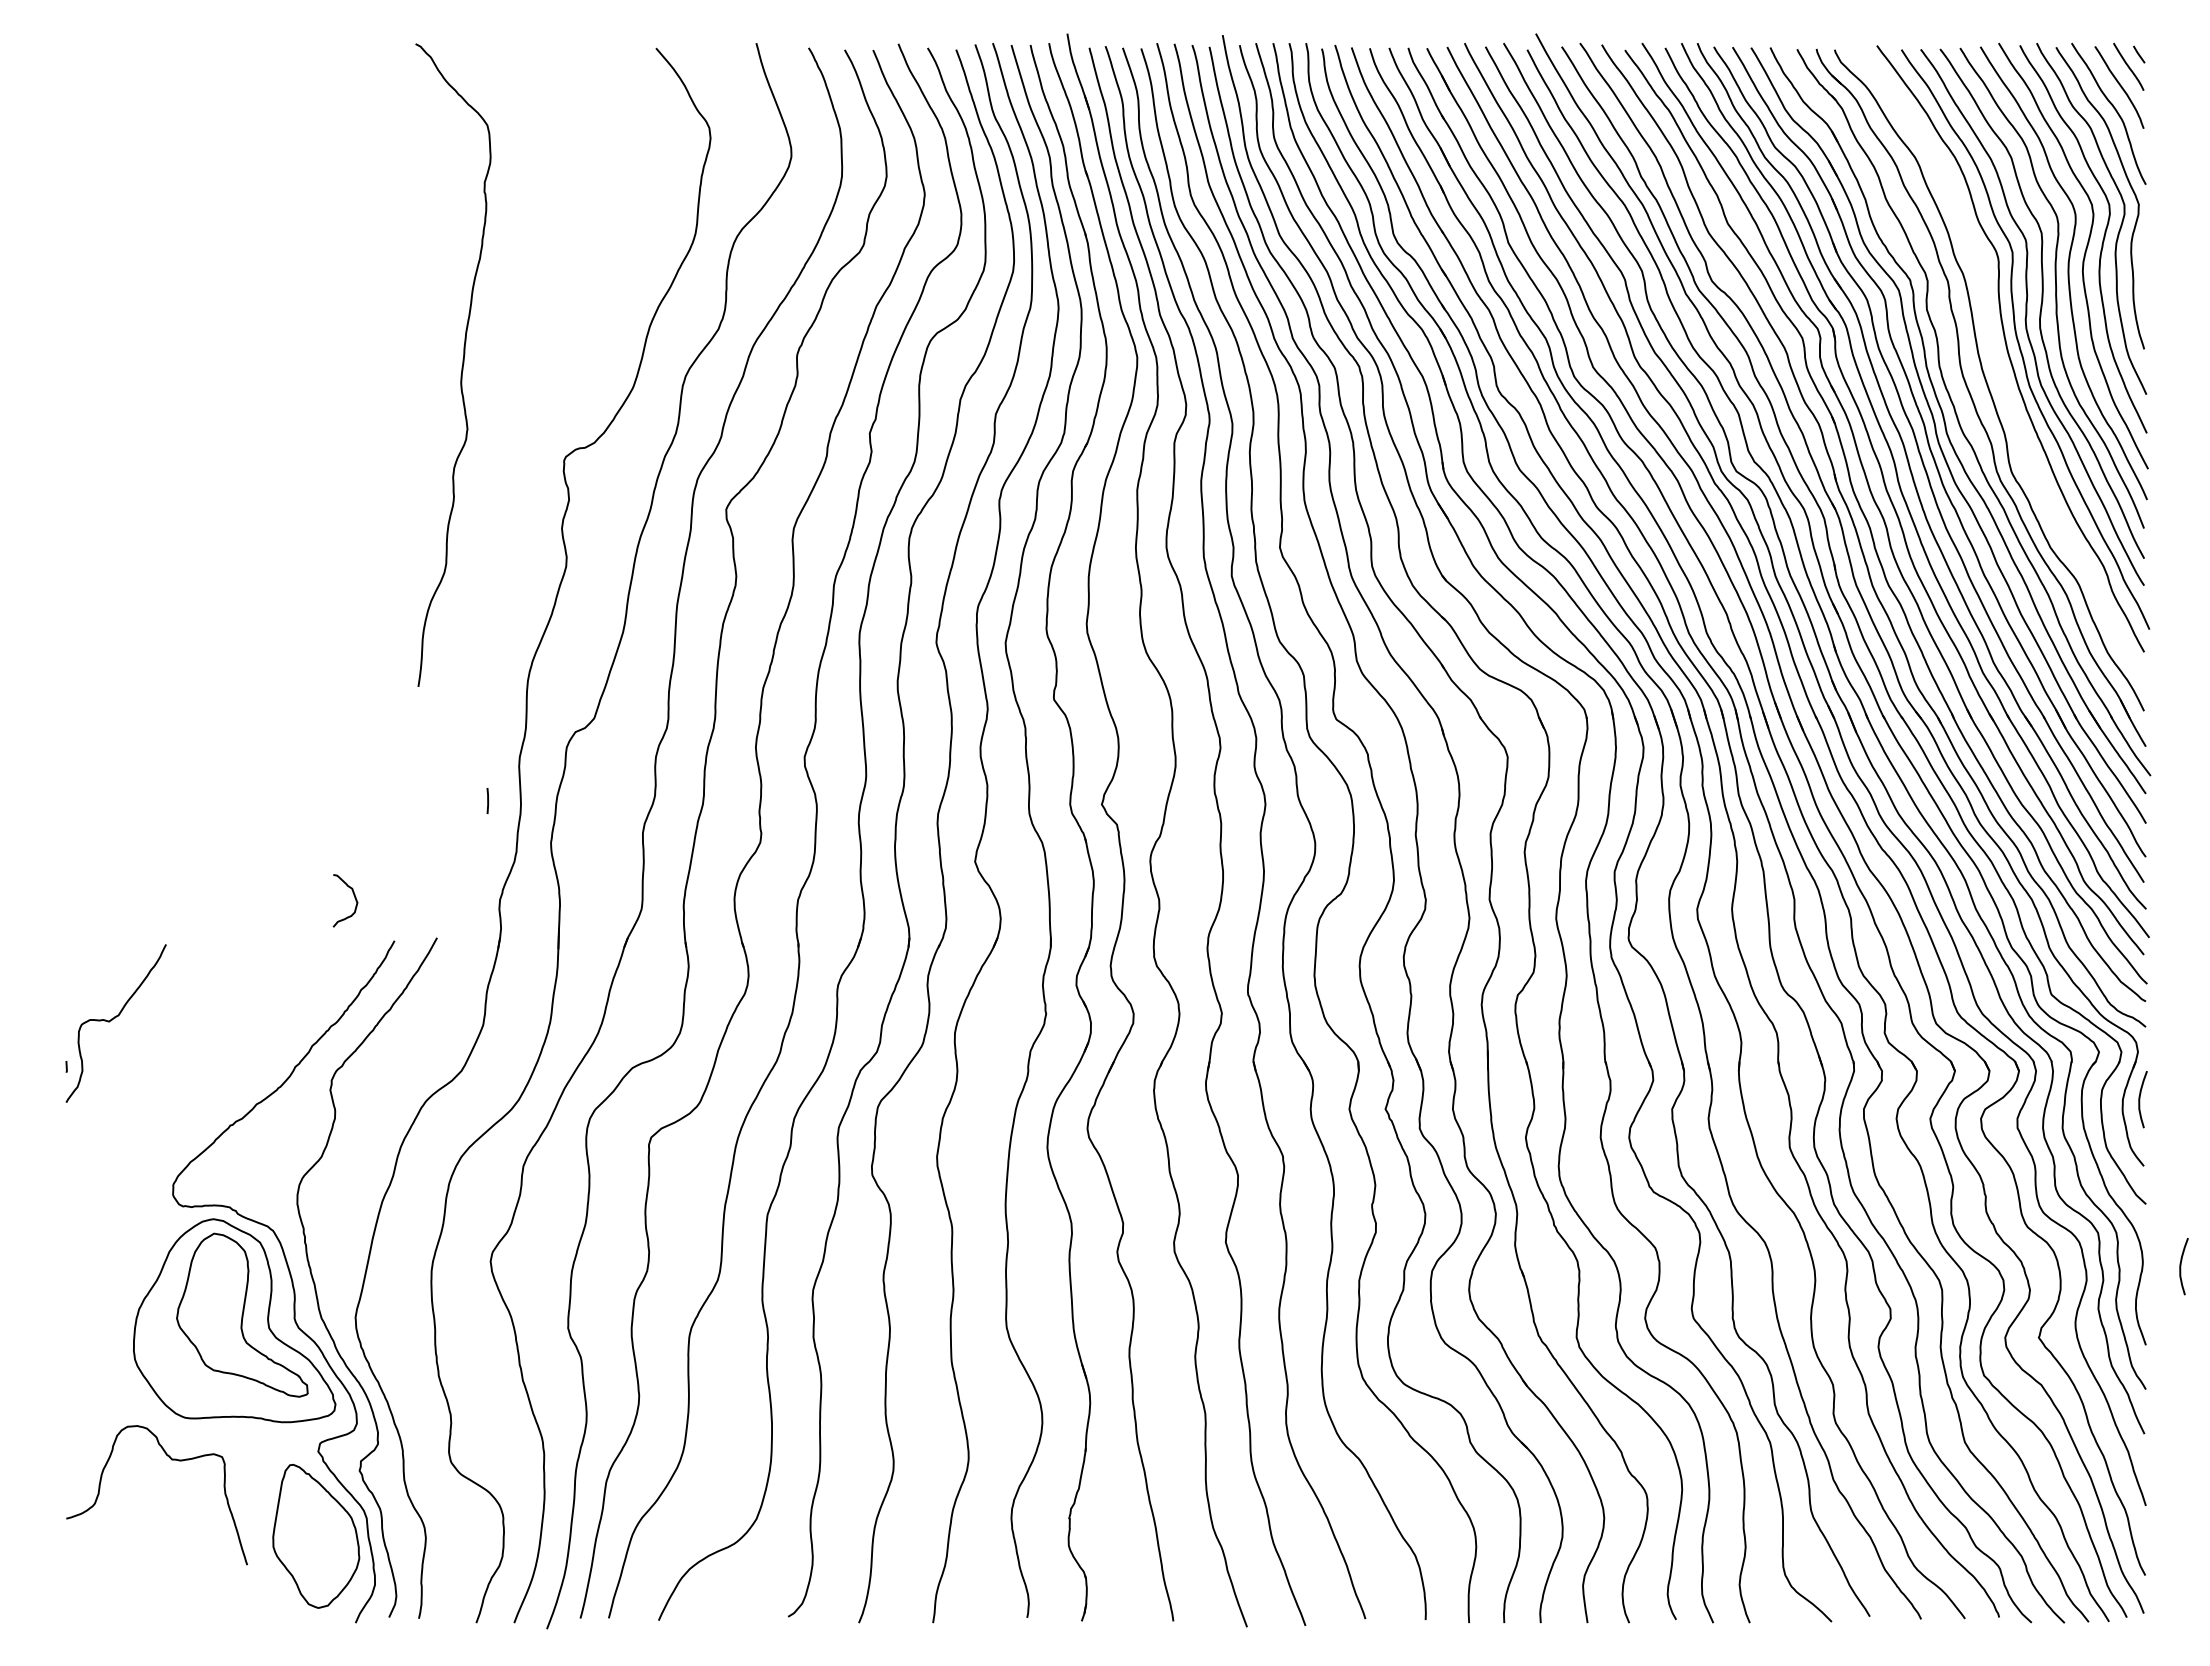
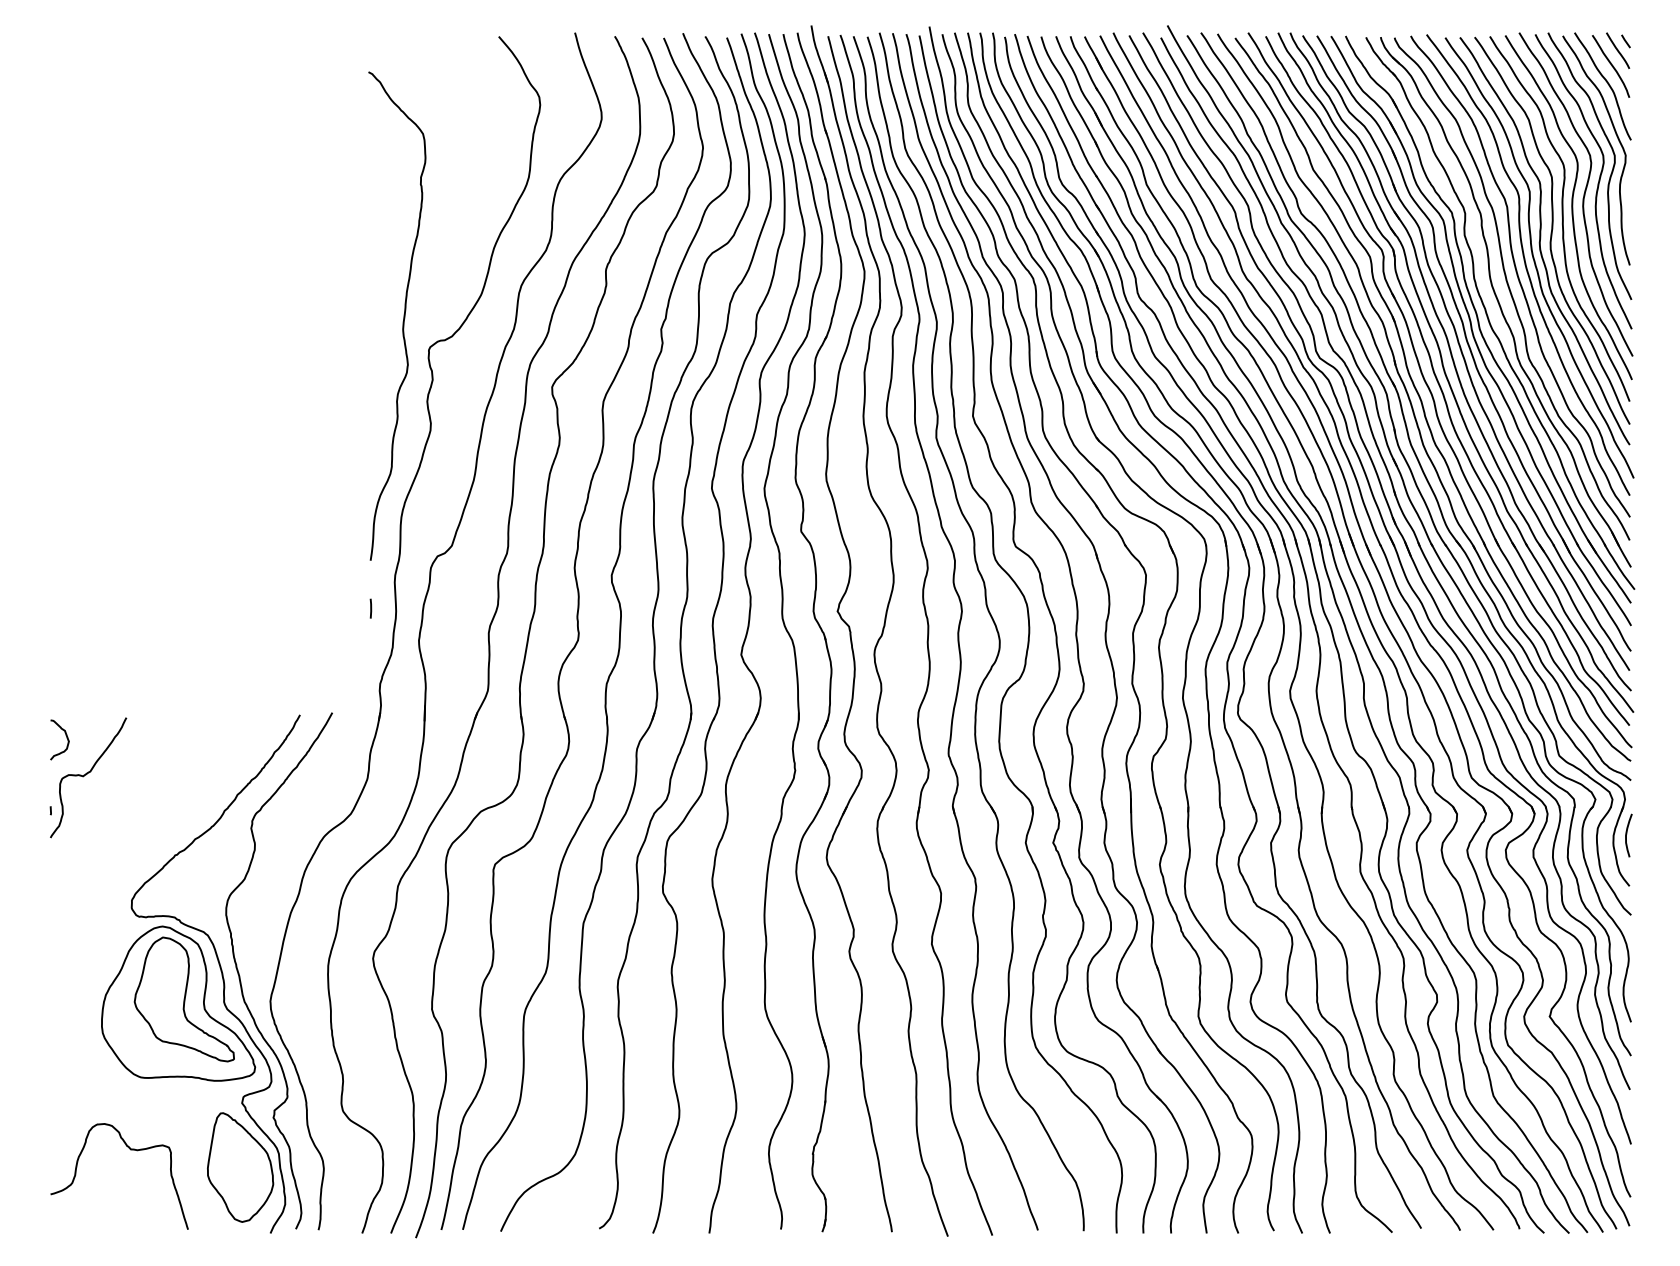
curve: (1998, 364) -> (1519, 276), added
curve: (461, 367) -> (403, 317), moved
curve: (354, 898) -> (66, 738), moved
curve: (2181, 1266) -> (1658, 962), removed
curve: (171, 1460) -> (130, 1150), moved

